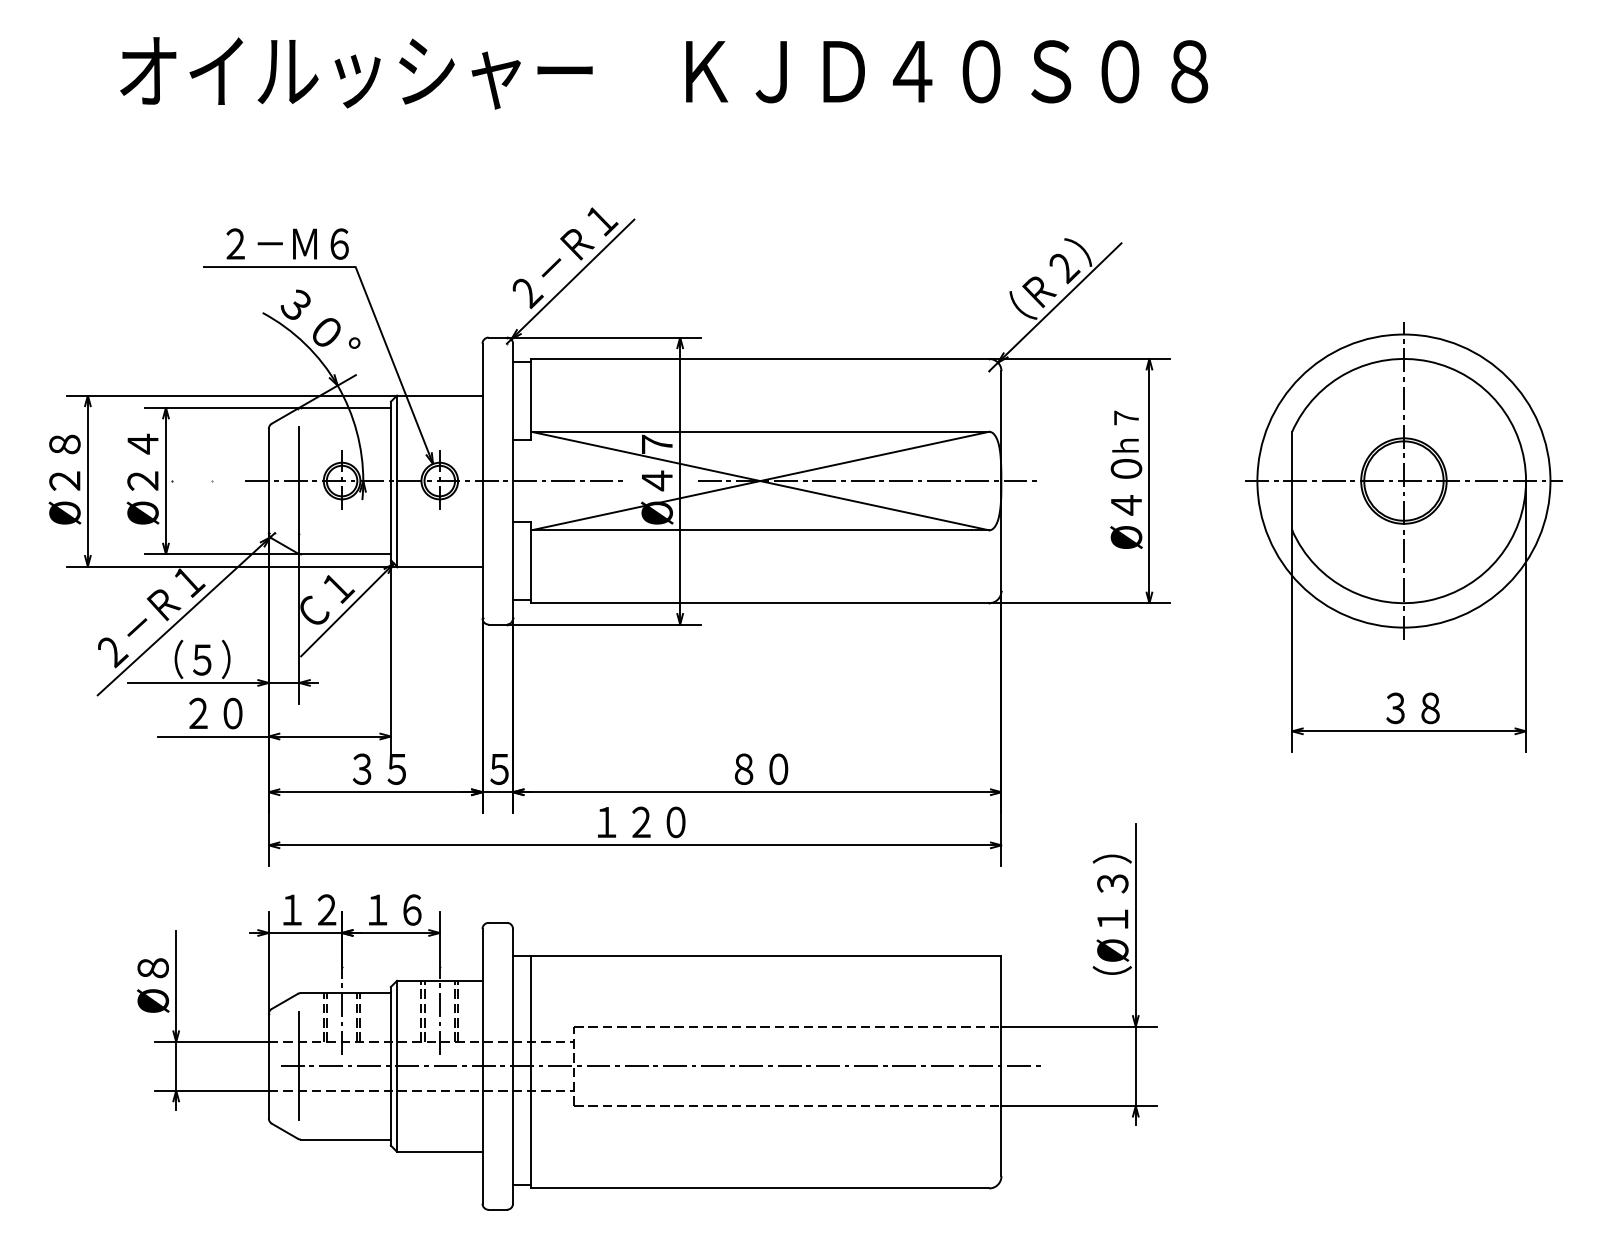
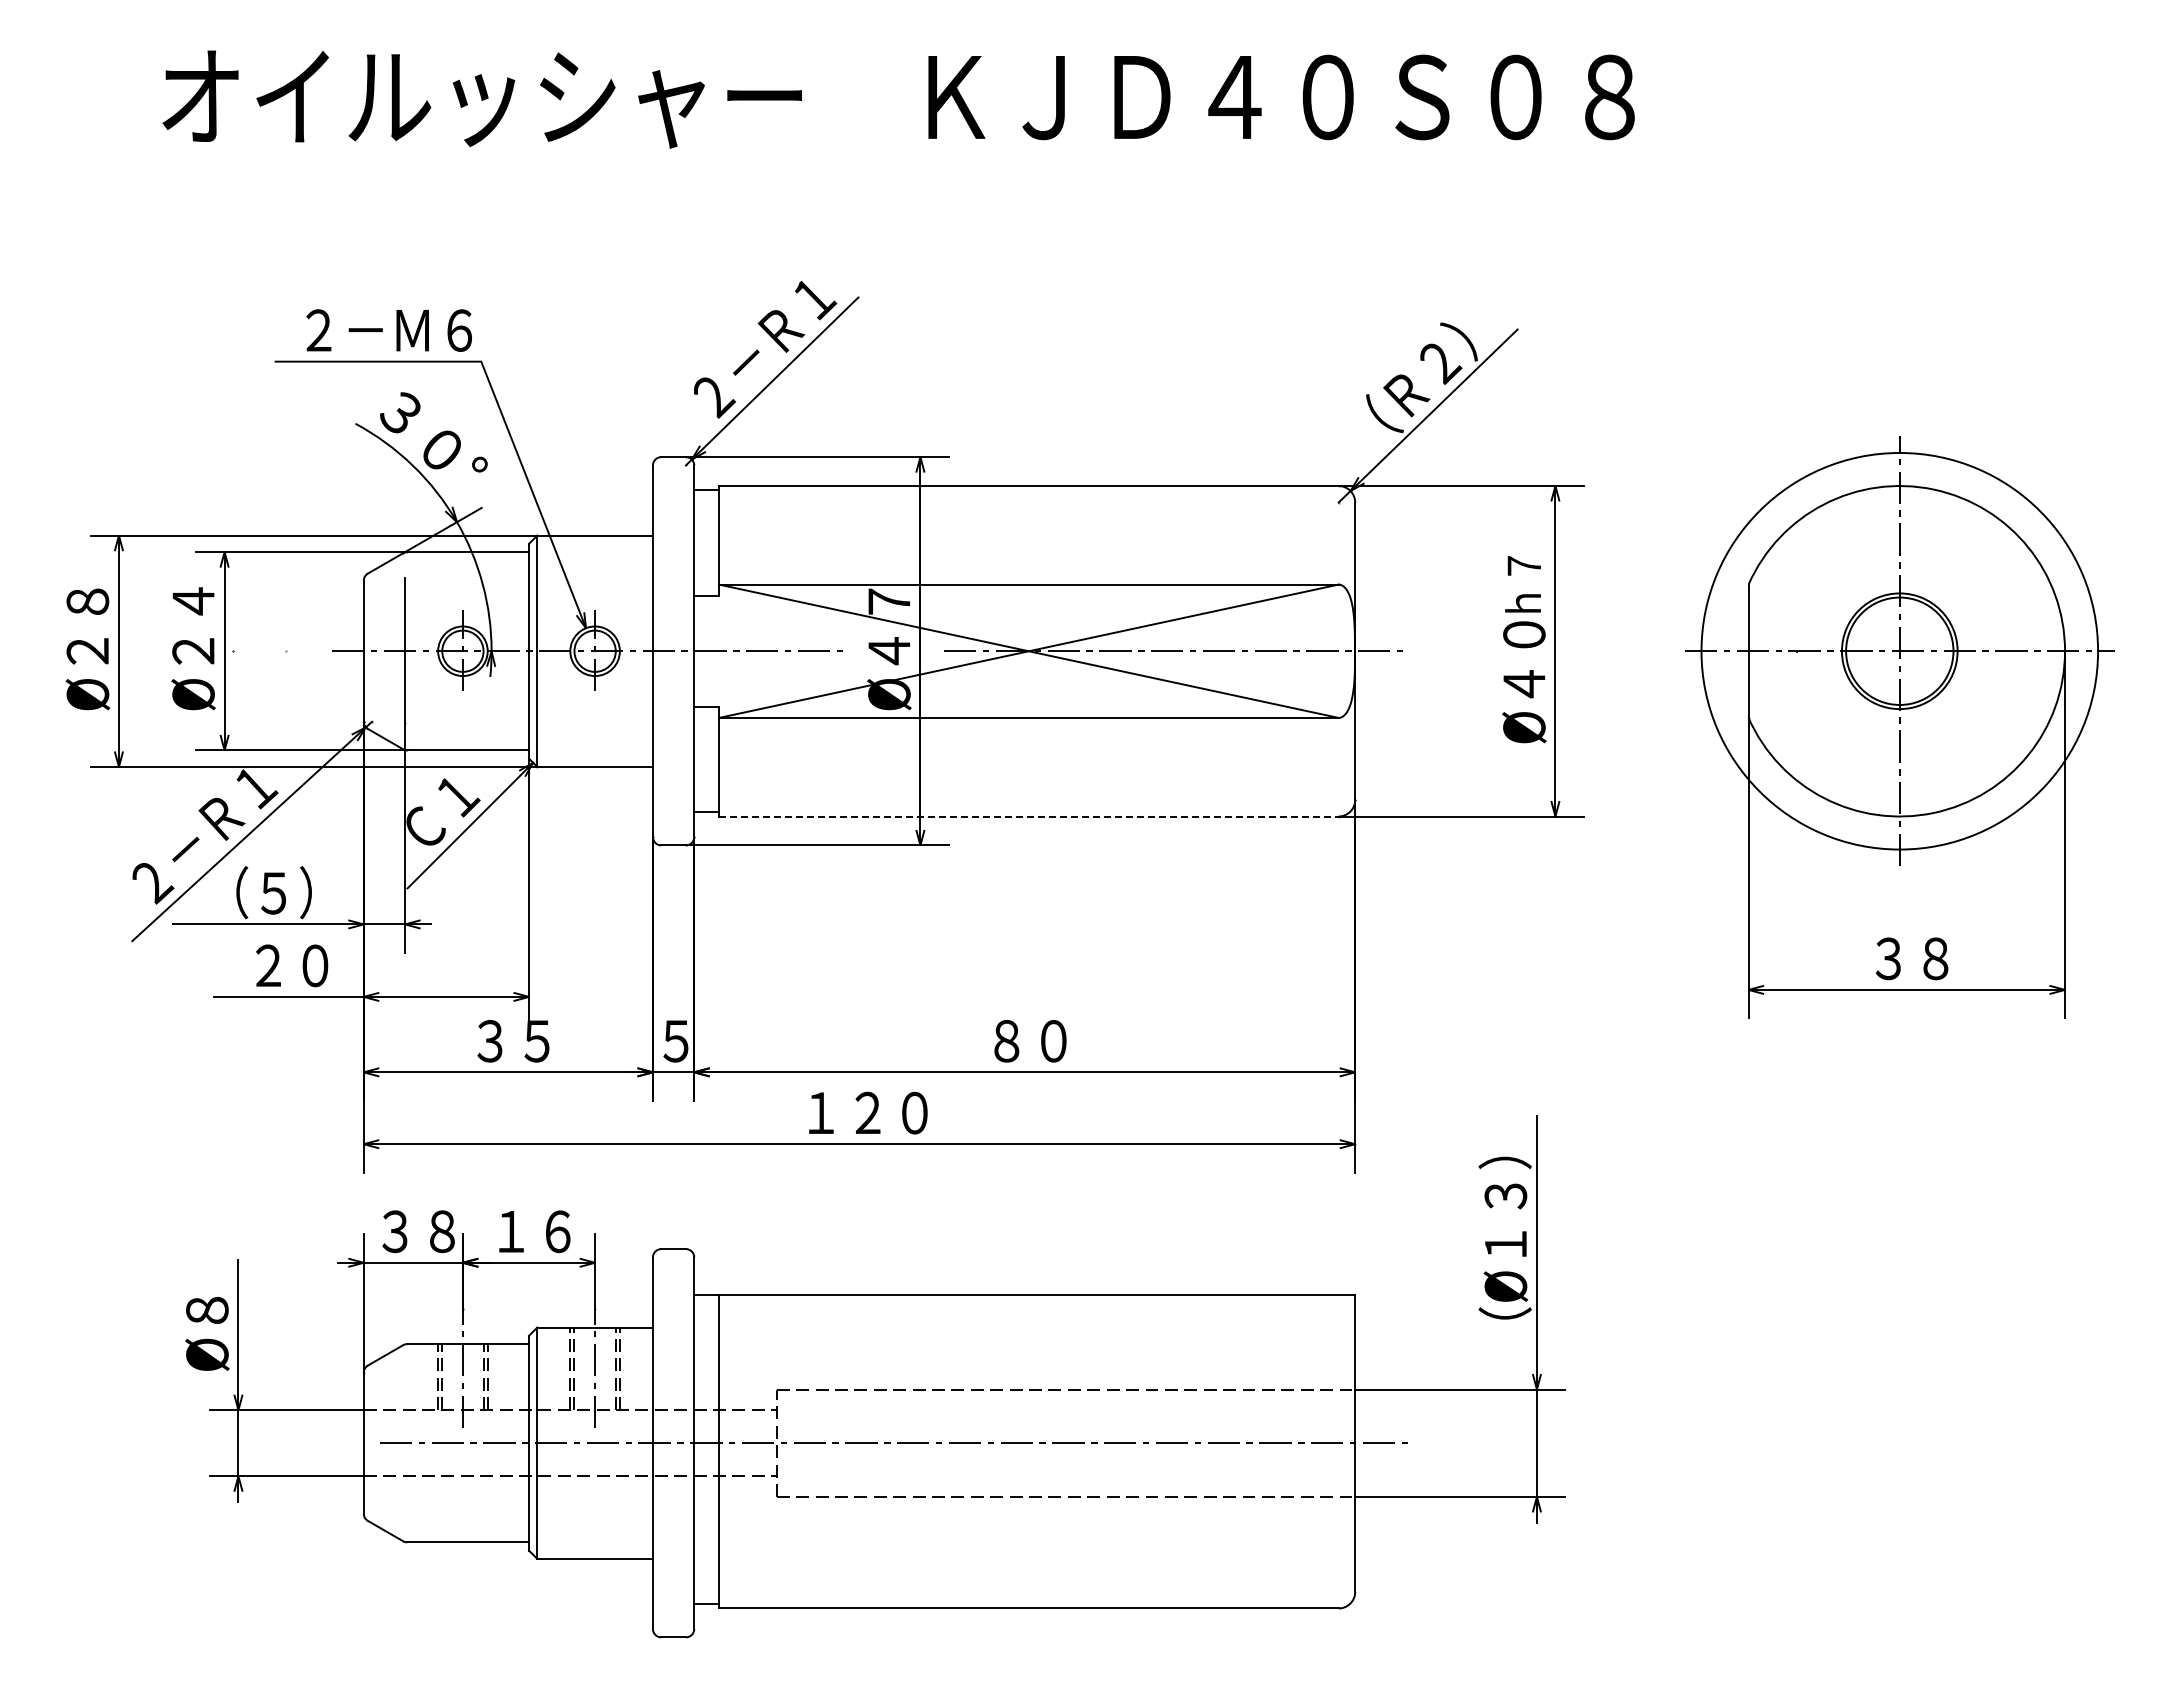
line: (760, 603) -> (1028, 816), solid -> dashed
text: (309, 909) -> (418, 1231), １２ -> ３８
line: (299, 1065) -> (405, 1442), removed

